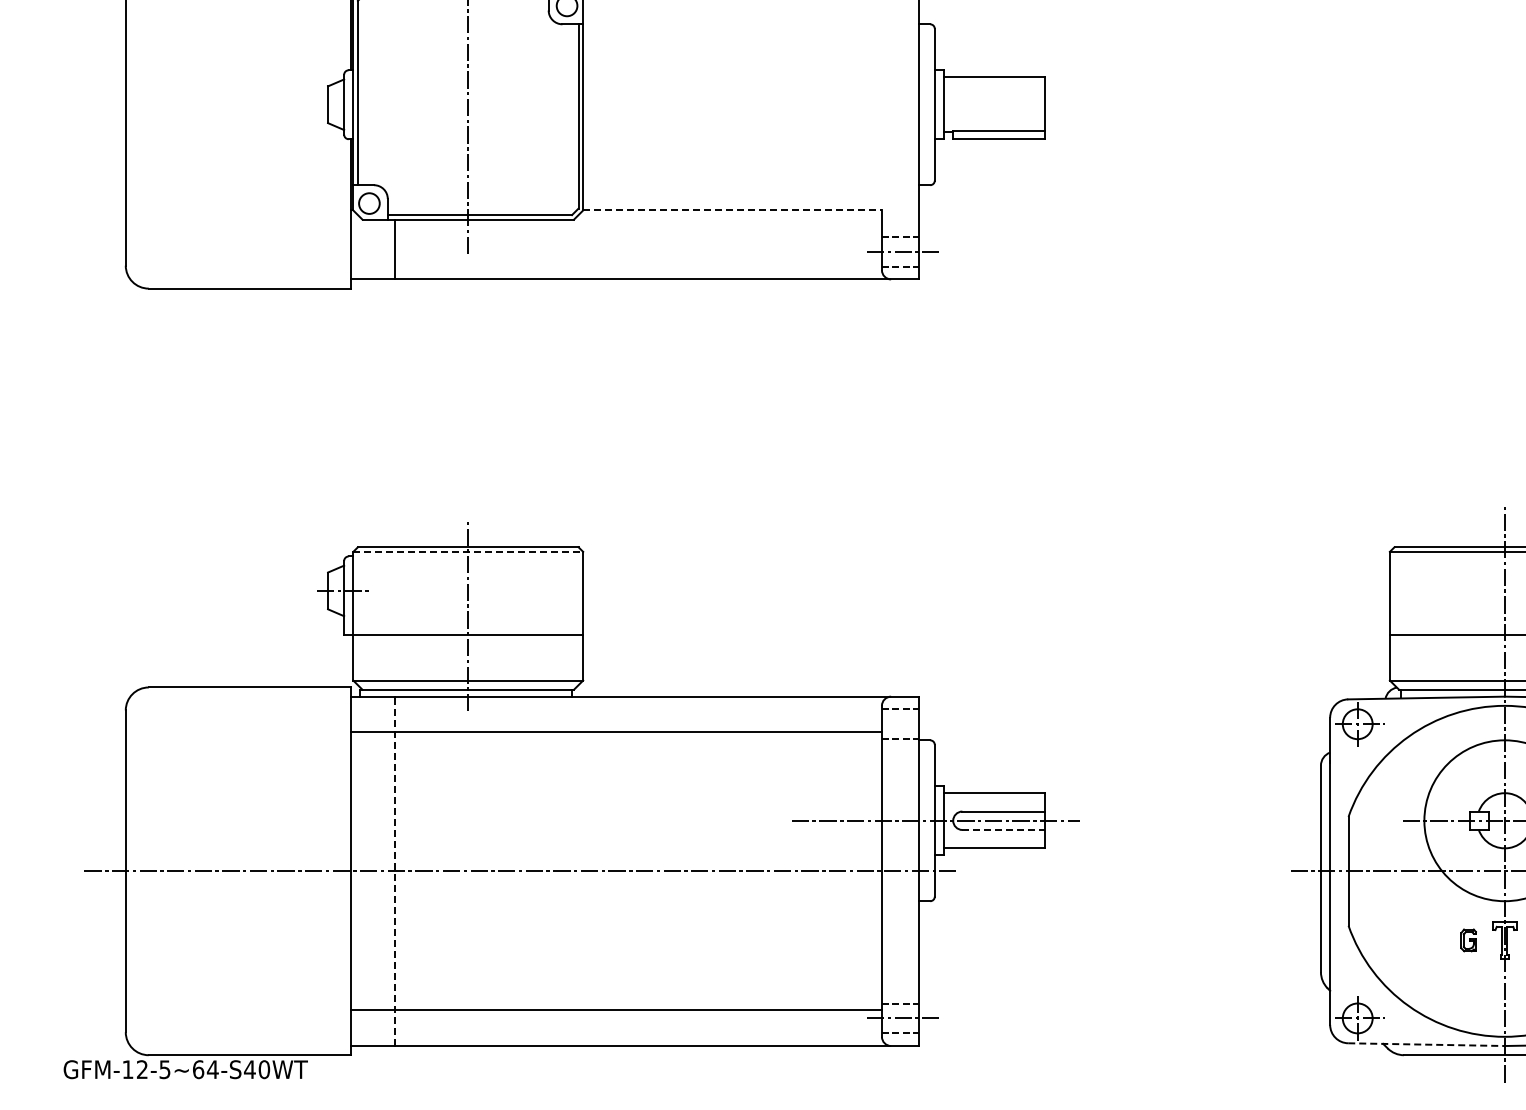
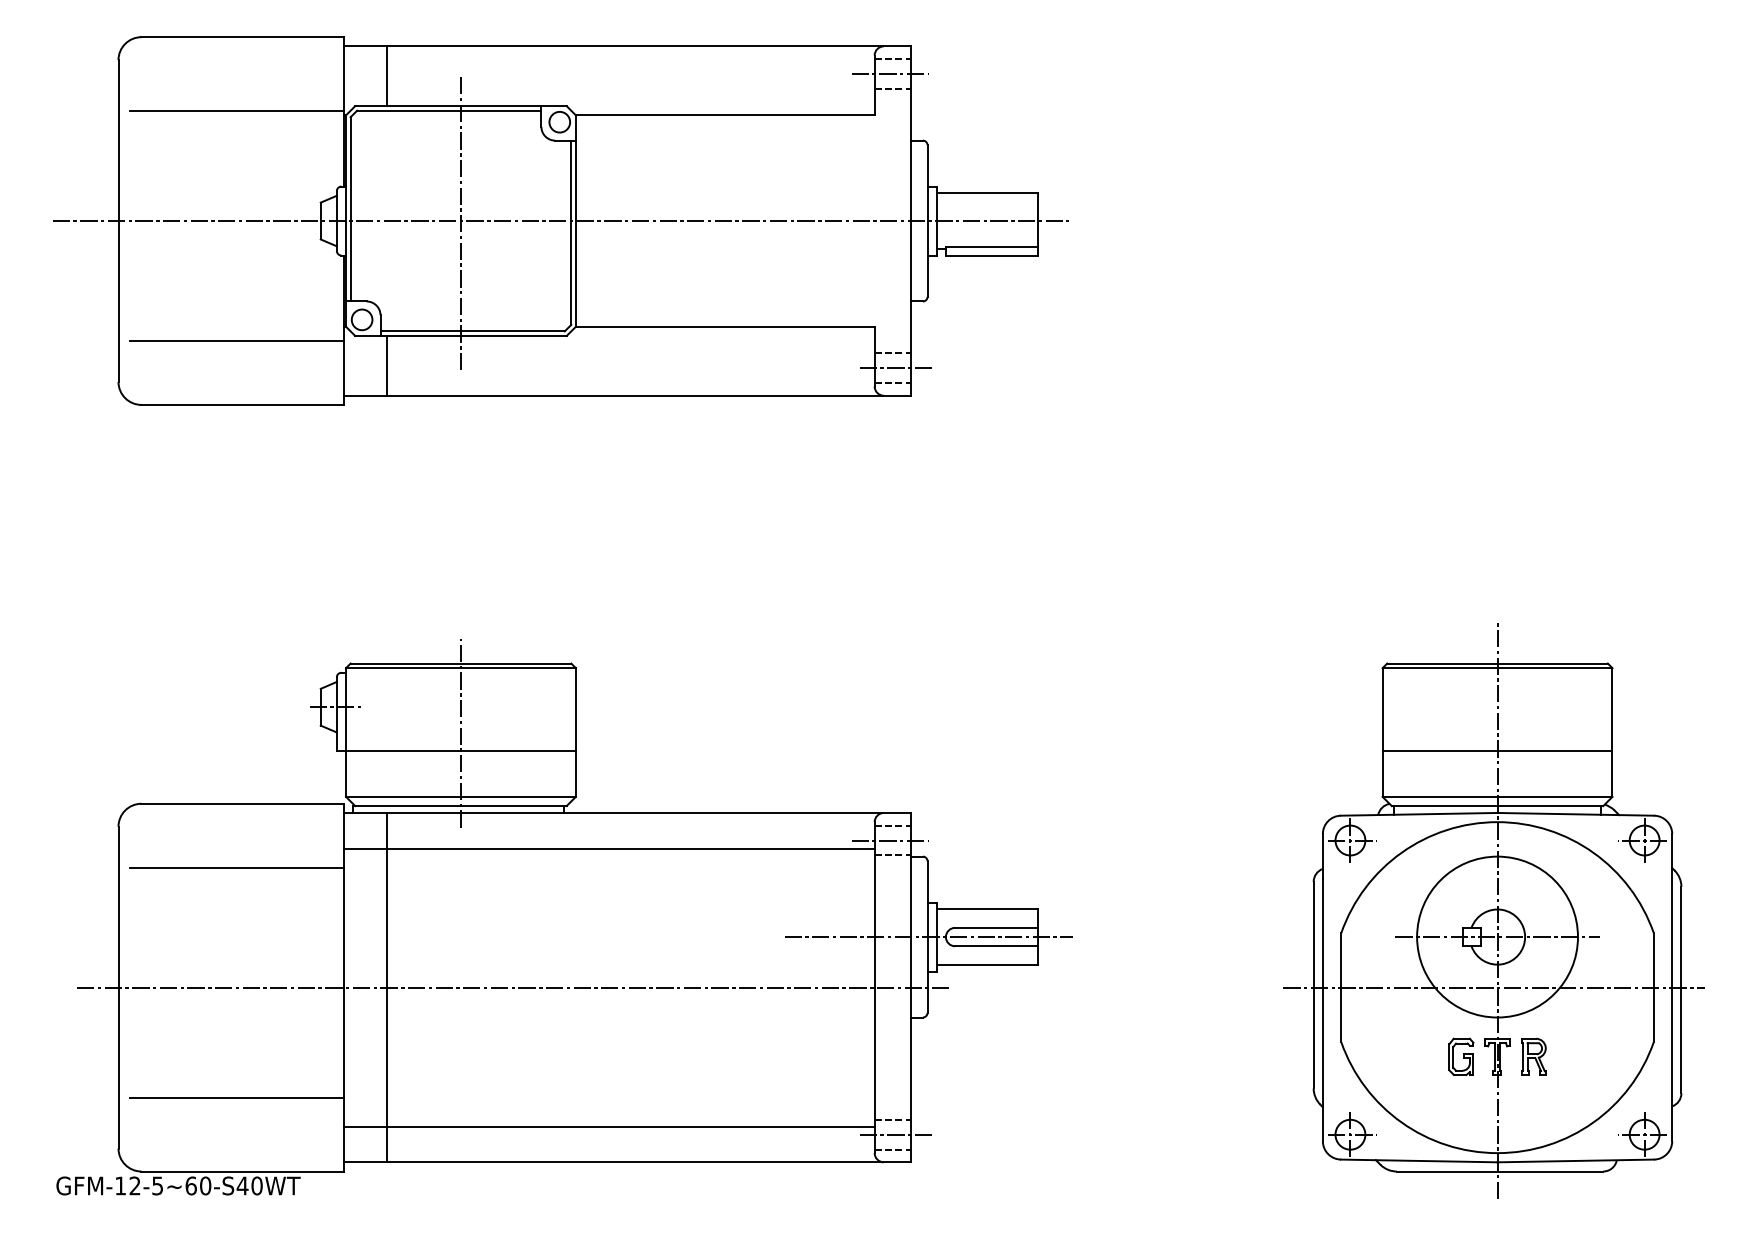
line: (567, 105) -> (560, 221), added
line: (732, 210) -> (725, 326), dashed -> solid
line: (243, 224) -> (236, 340), added
line: (467, 552) -> (460, 668), dashed -> solid
line: (896, 724) -> (889, 840), added
line: (243, 752) -> (236, 868), added
line: (1003, 830) -> (996, 946), dashed -> solid
line: (394, 871) -> (387, 987), dashed -> solid
part: (1468, 940) -> (1461, 1056), size x1.67
line: (243, 981) -> (236, 1097), added
line: (1426, 1044) -> (1419, 1160), dashed -> solid
text: (212, 1069) -> (205, 1185), GFM-12-5~64-S40WT -> GFM-12-5~60-S40WT

